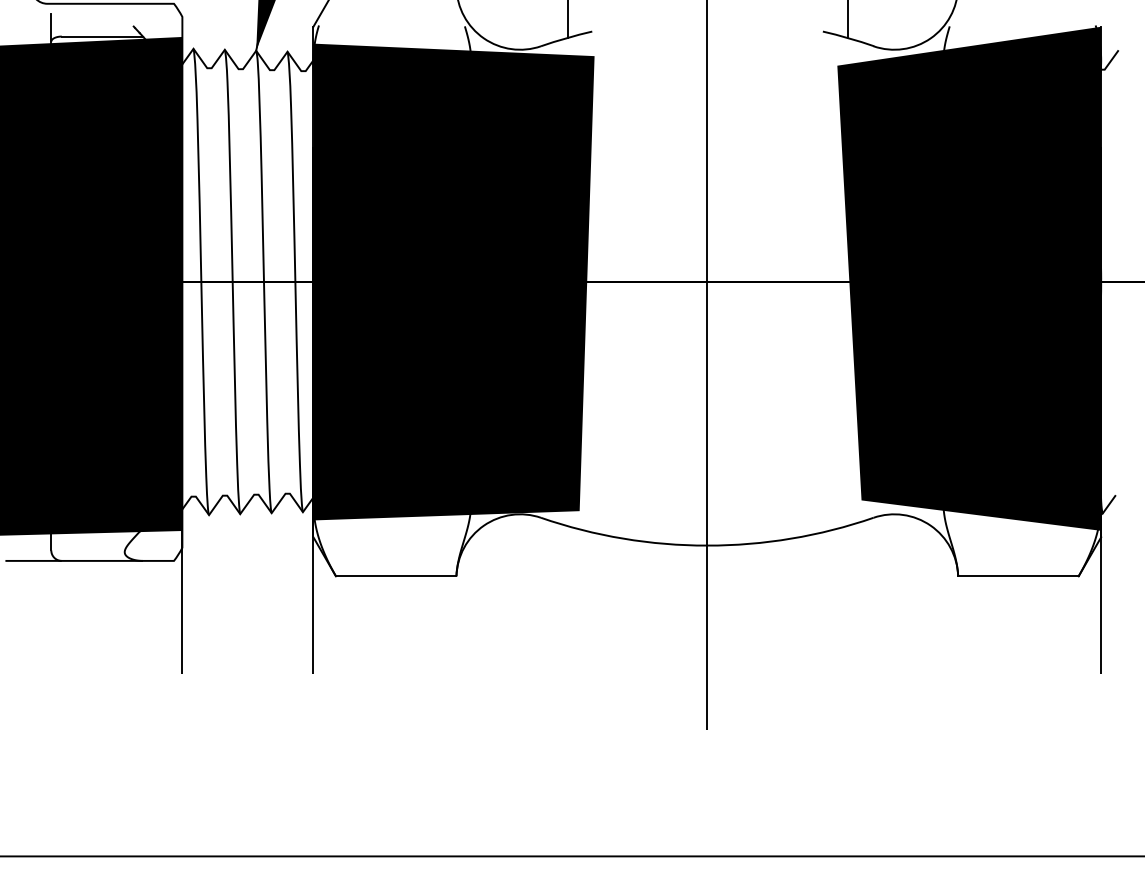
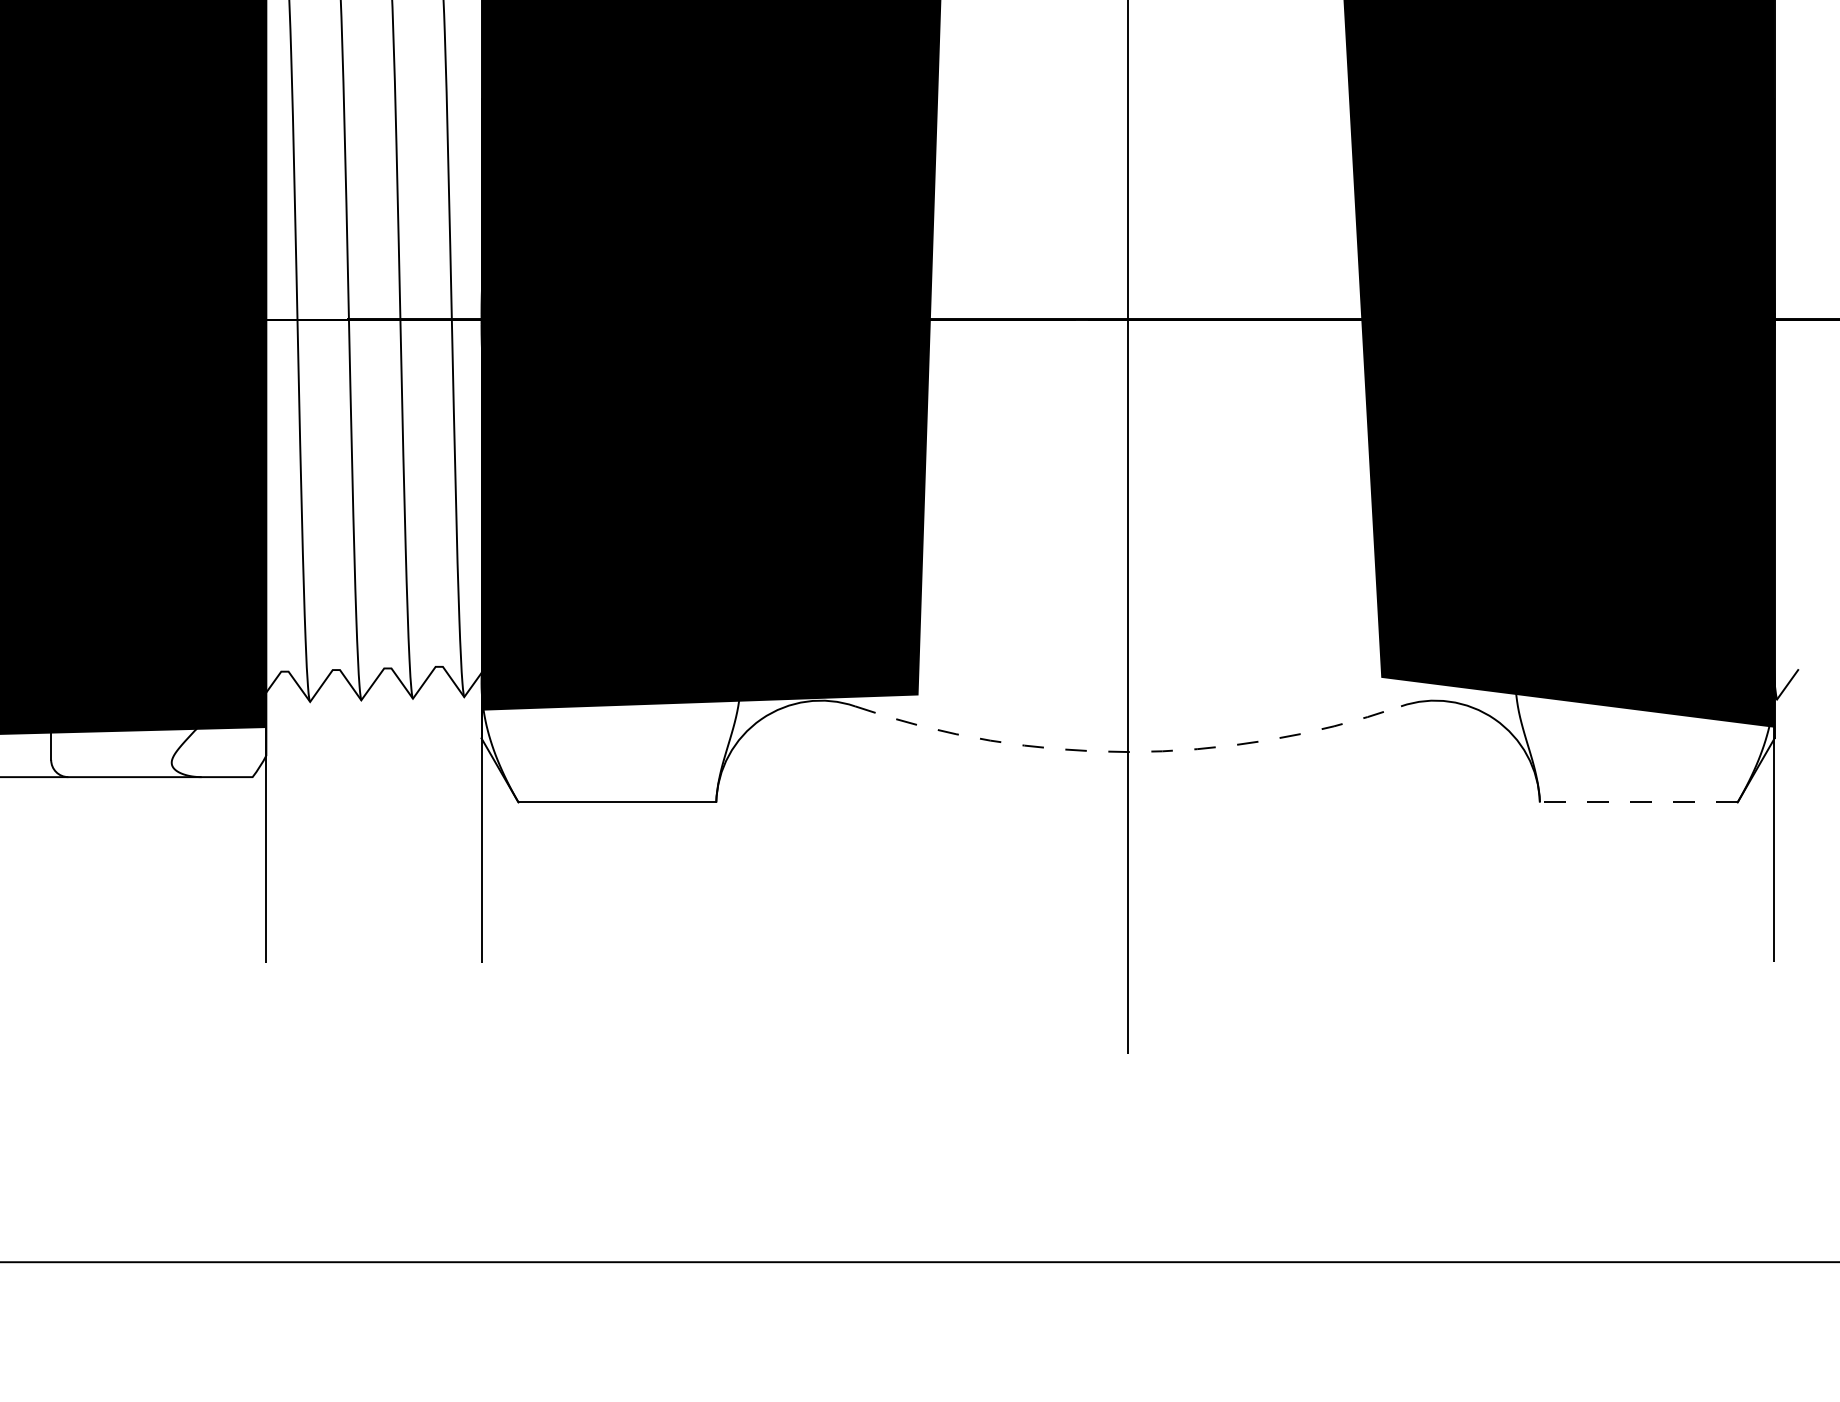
arc: (707, 545) -> (1128, 751), solid -> dashed
line: (1017, 576) -> (1637, 802), solid -> dashed

